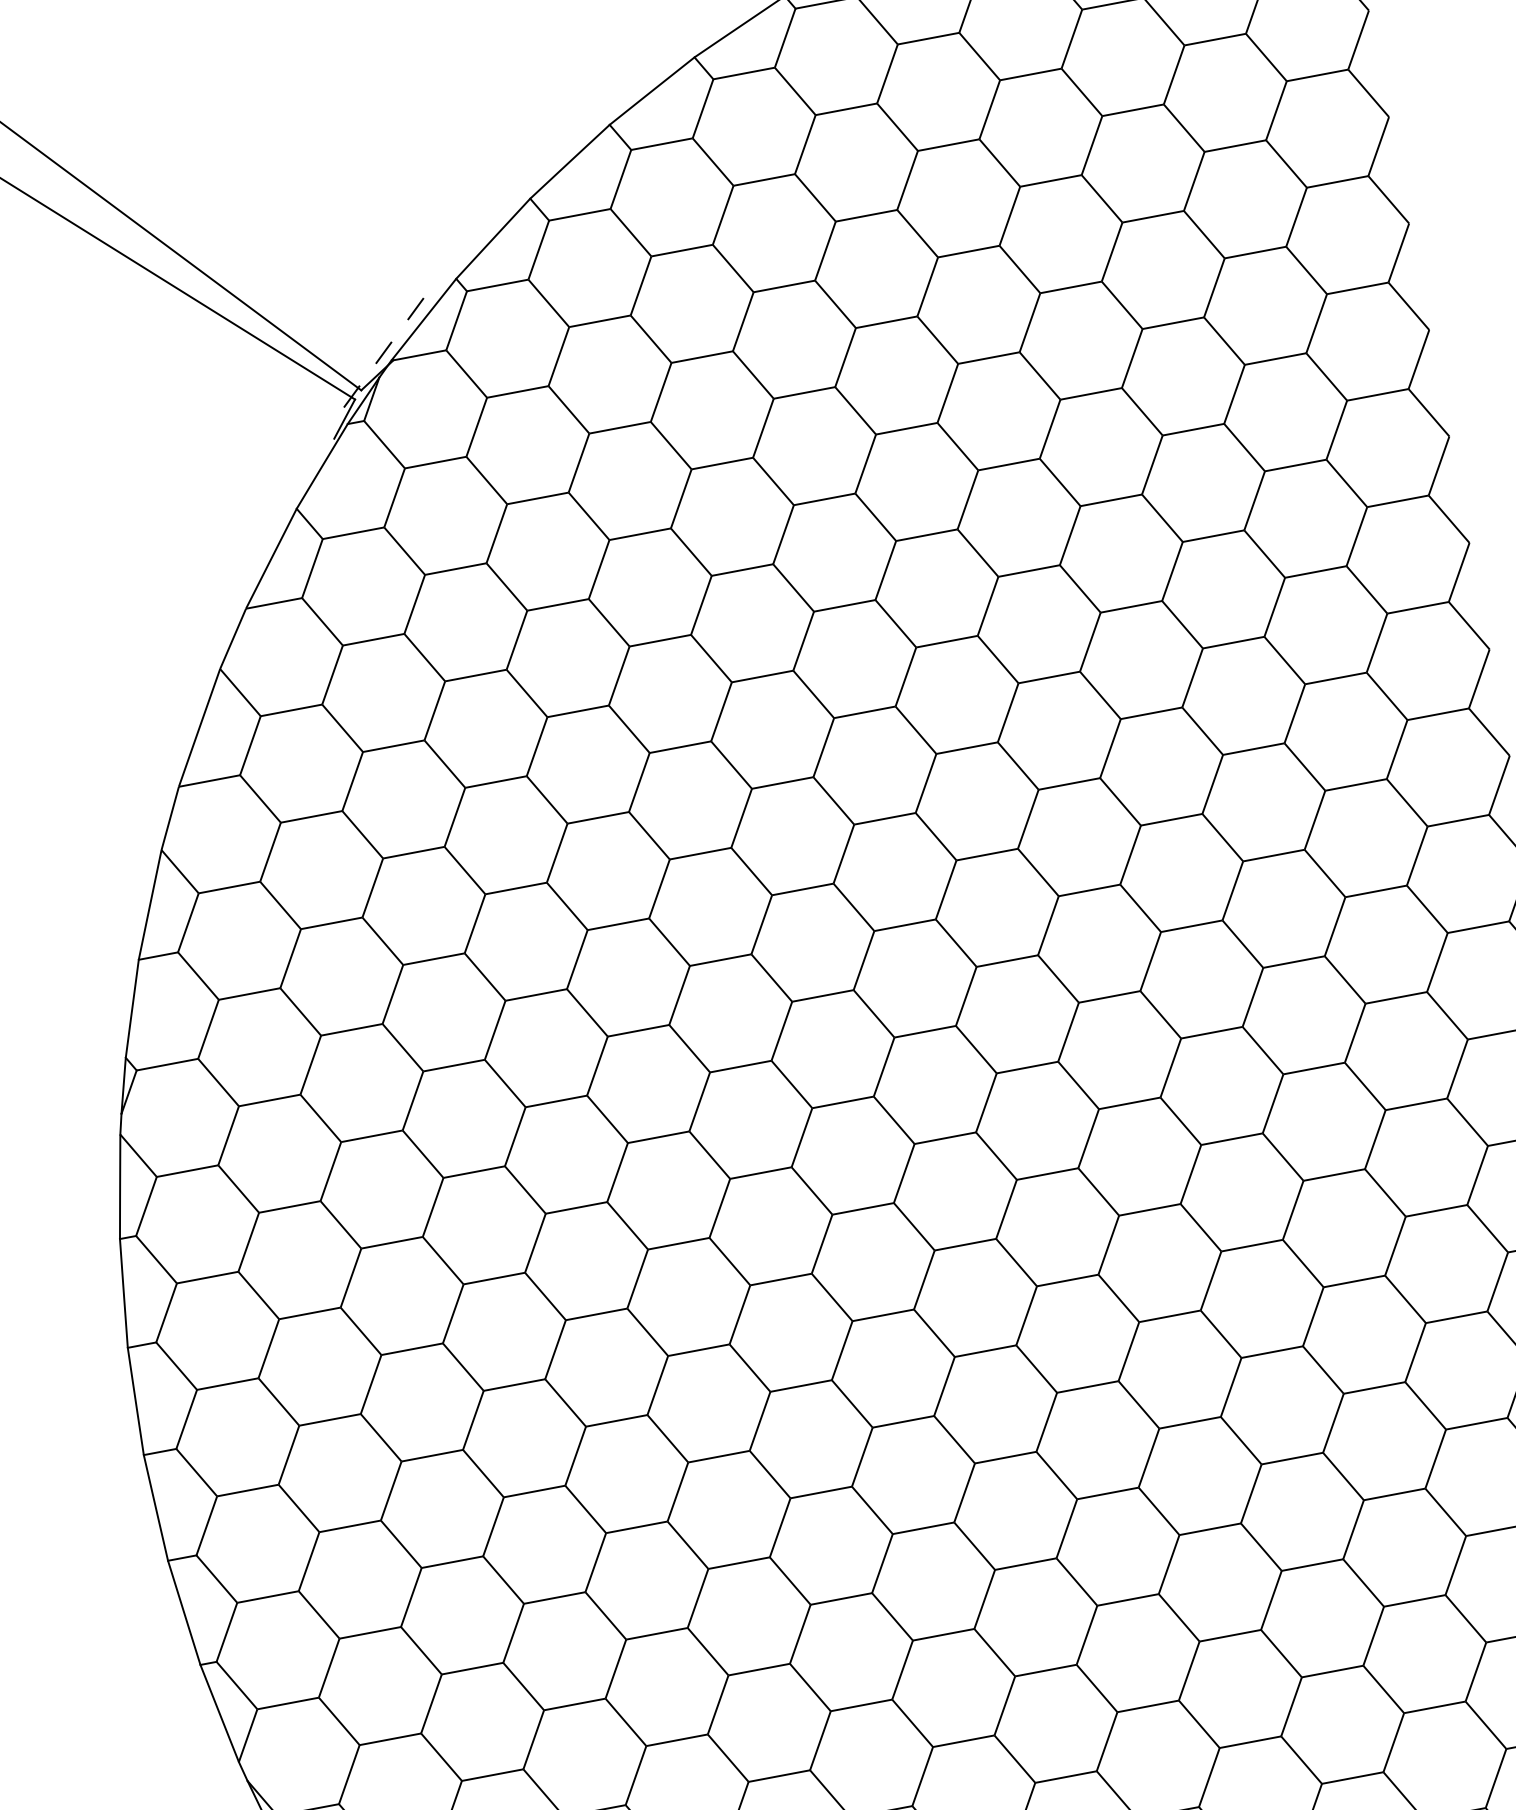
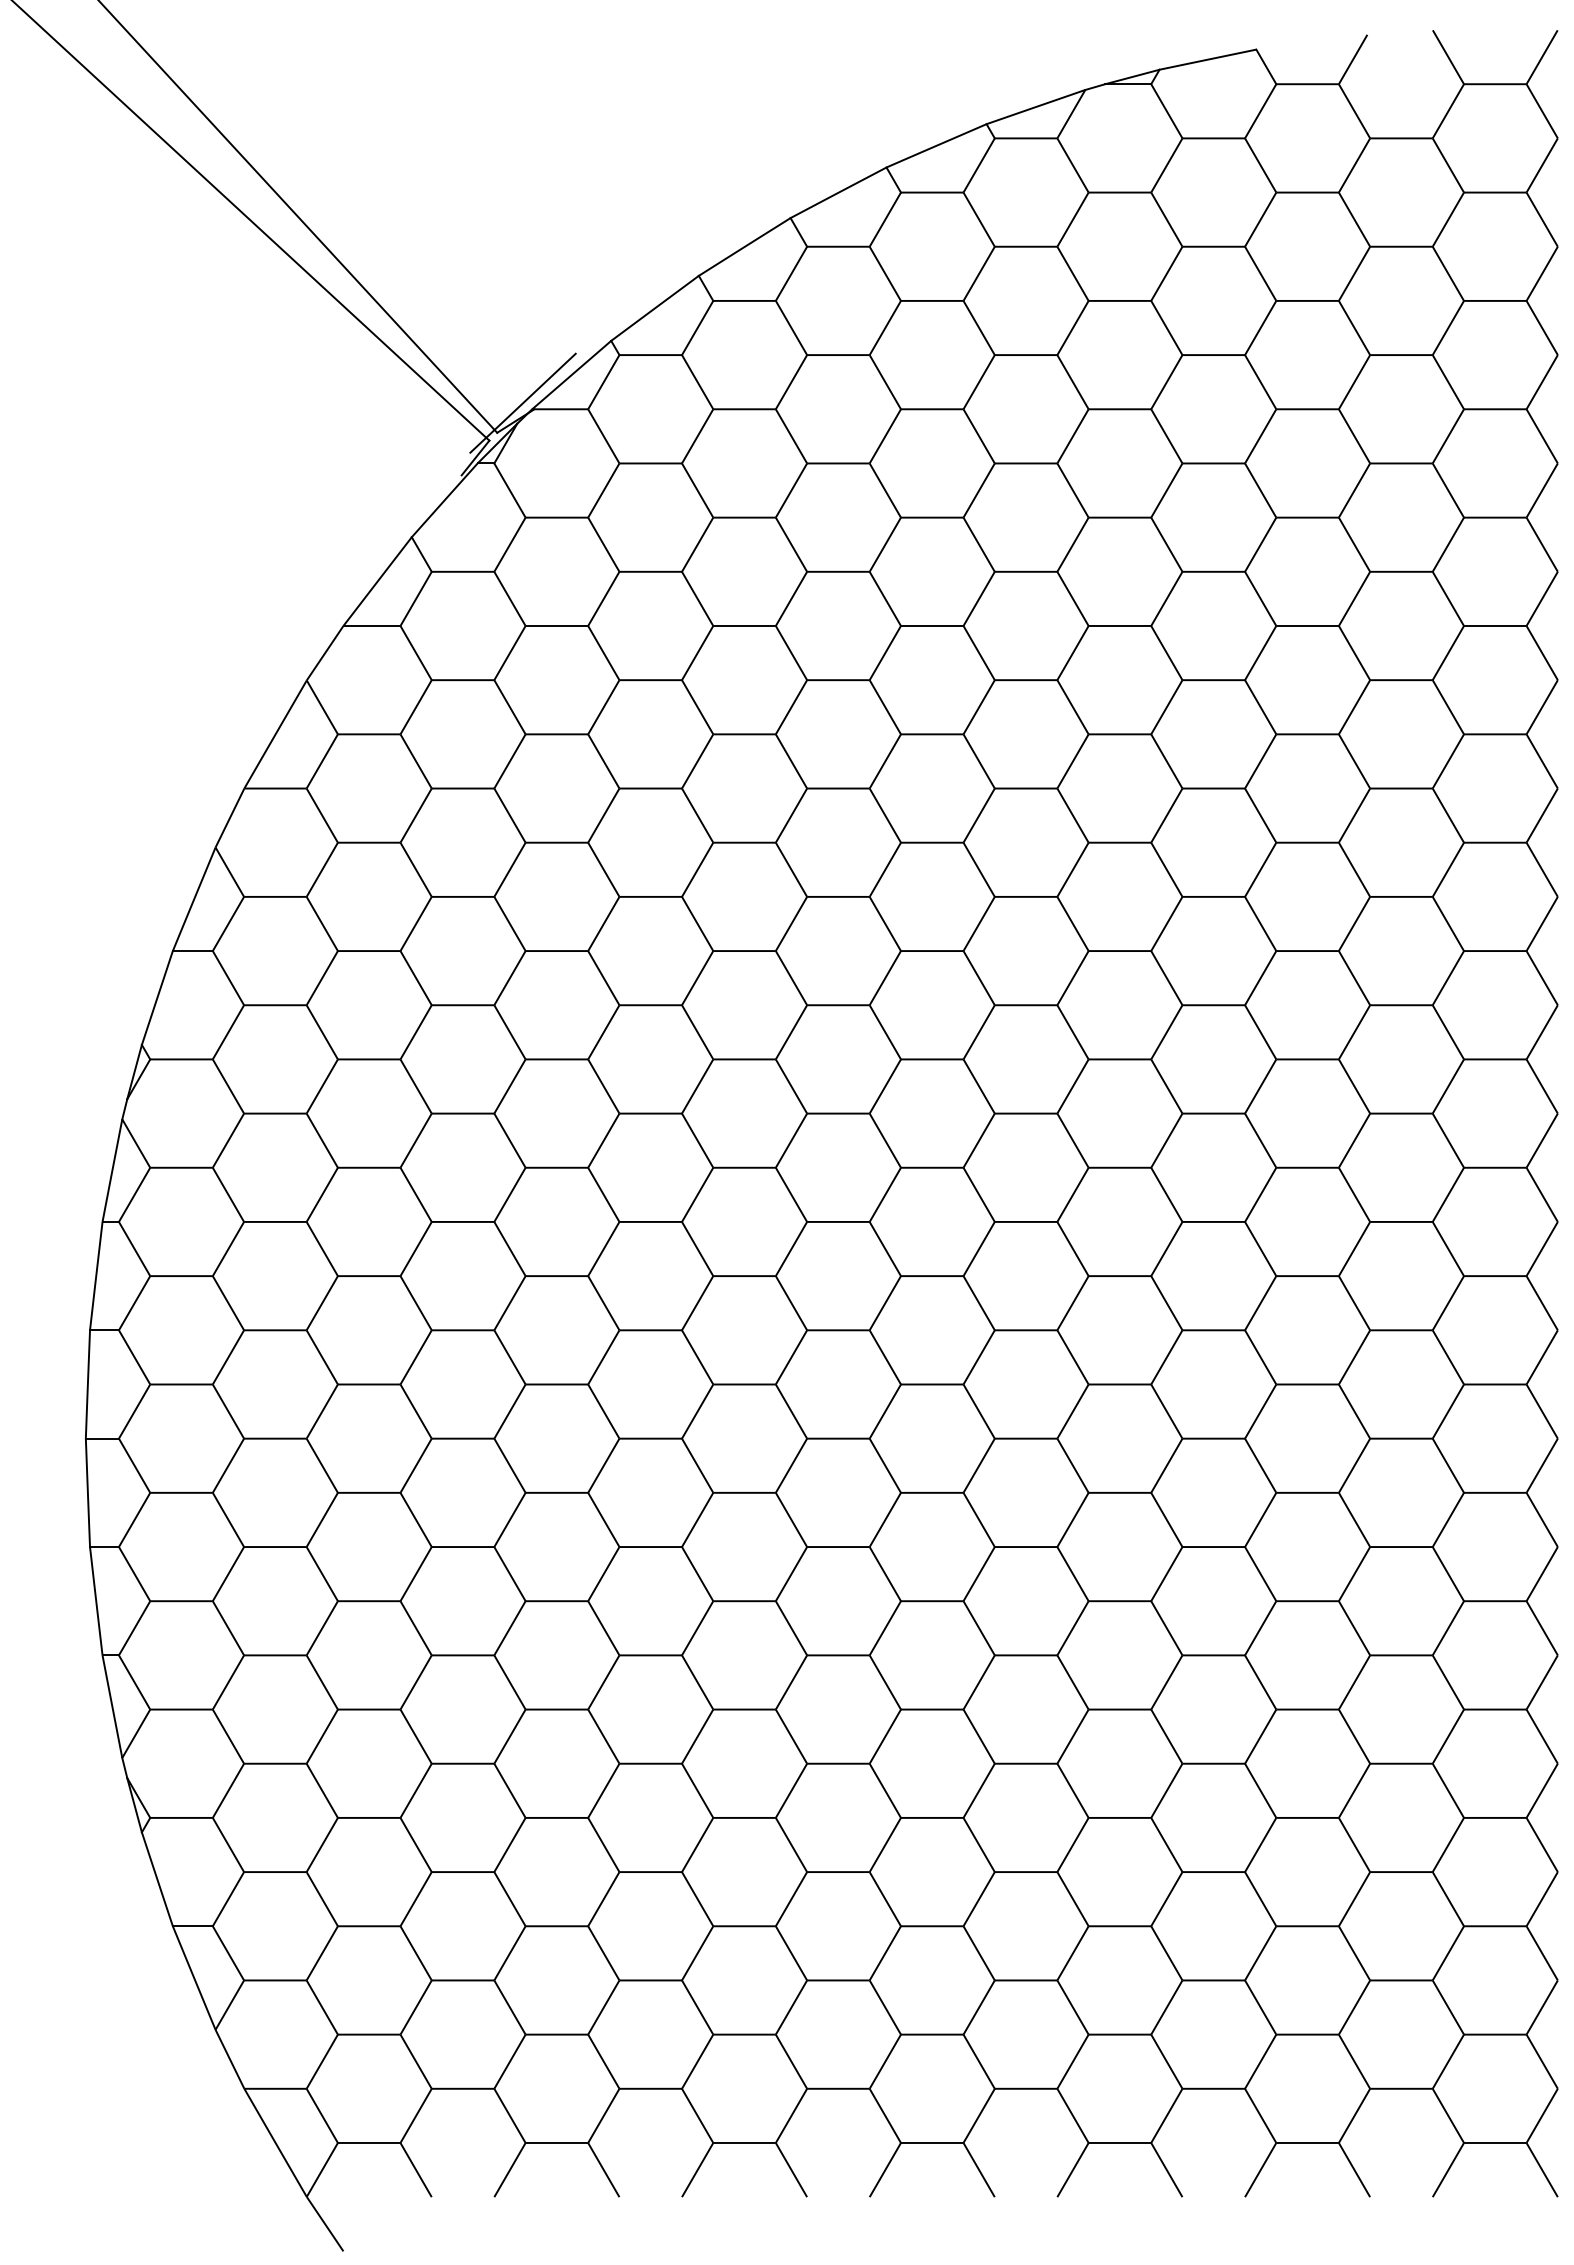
line: (380, 356) -> (522, 403), dashed -> solid

